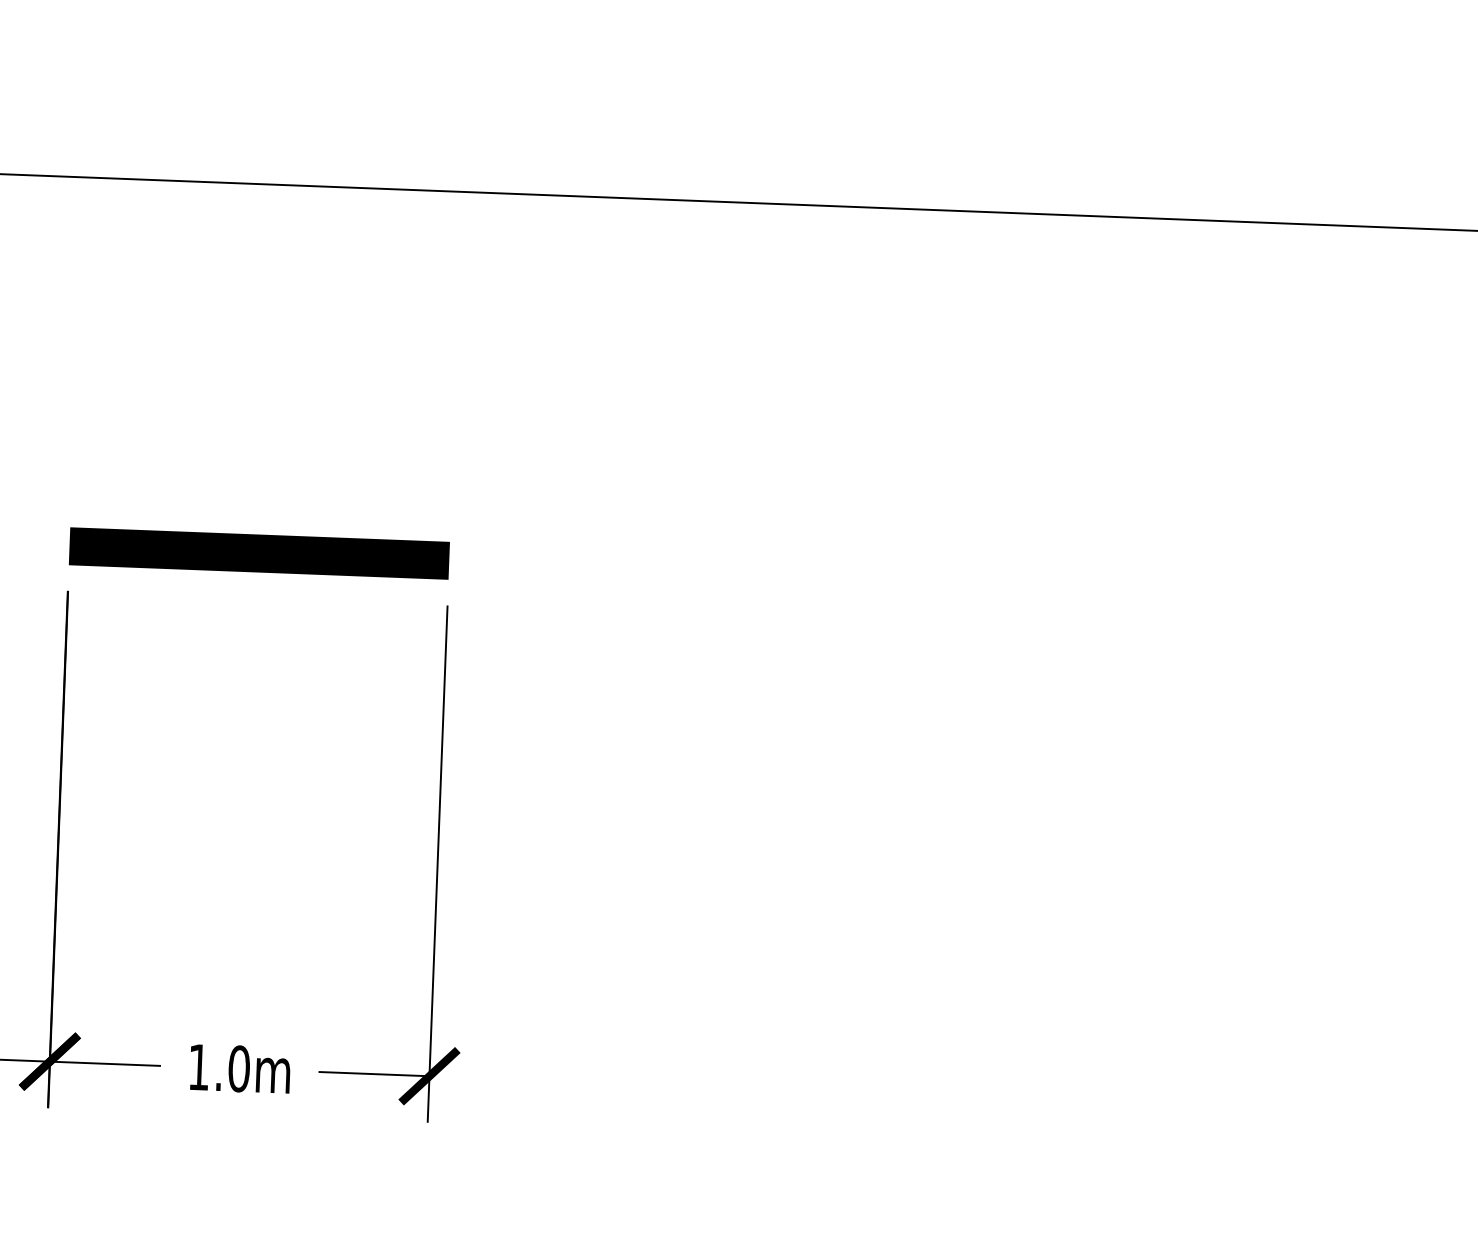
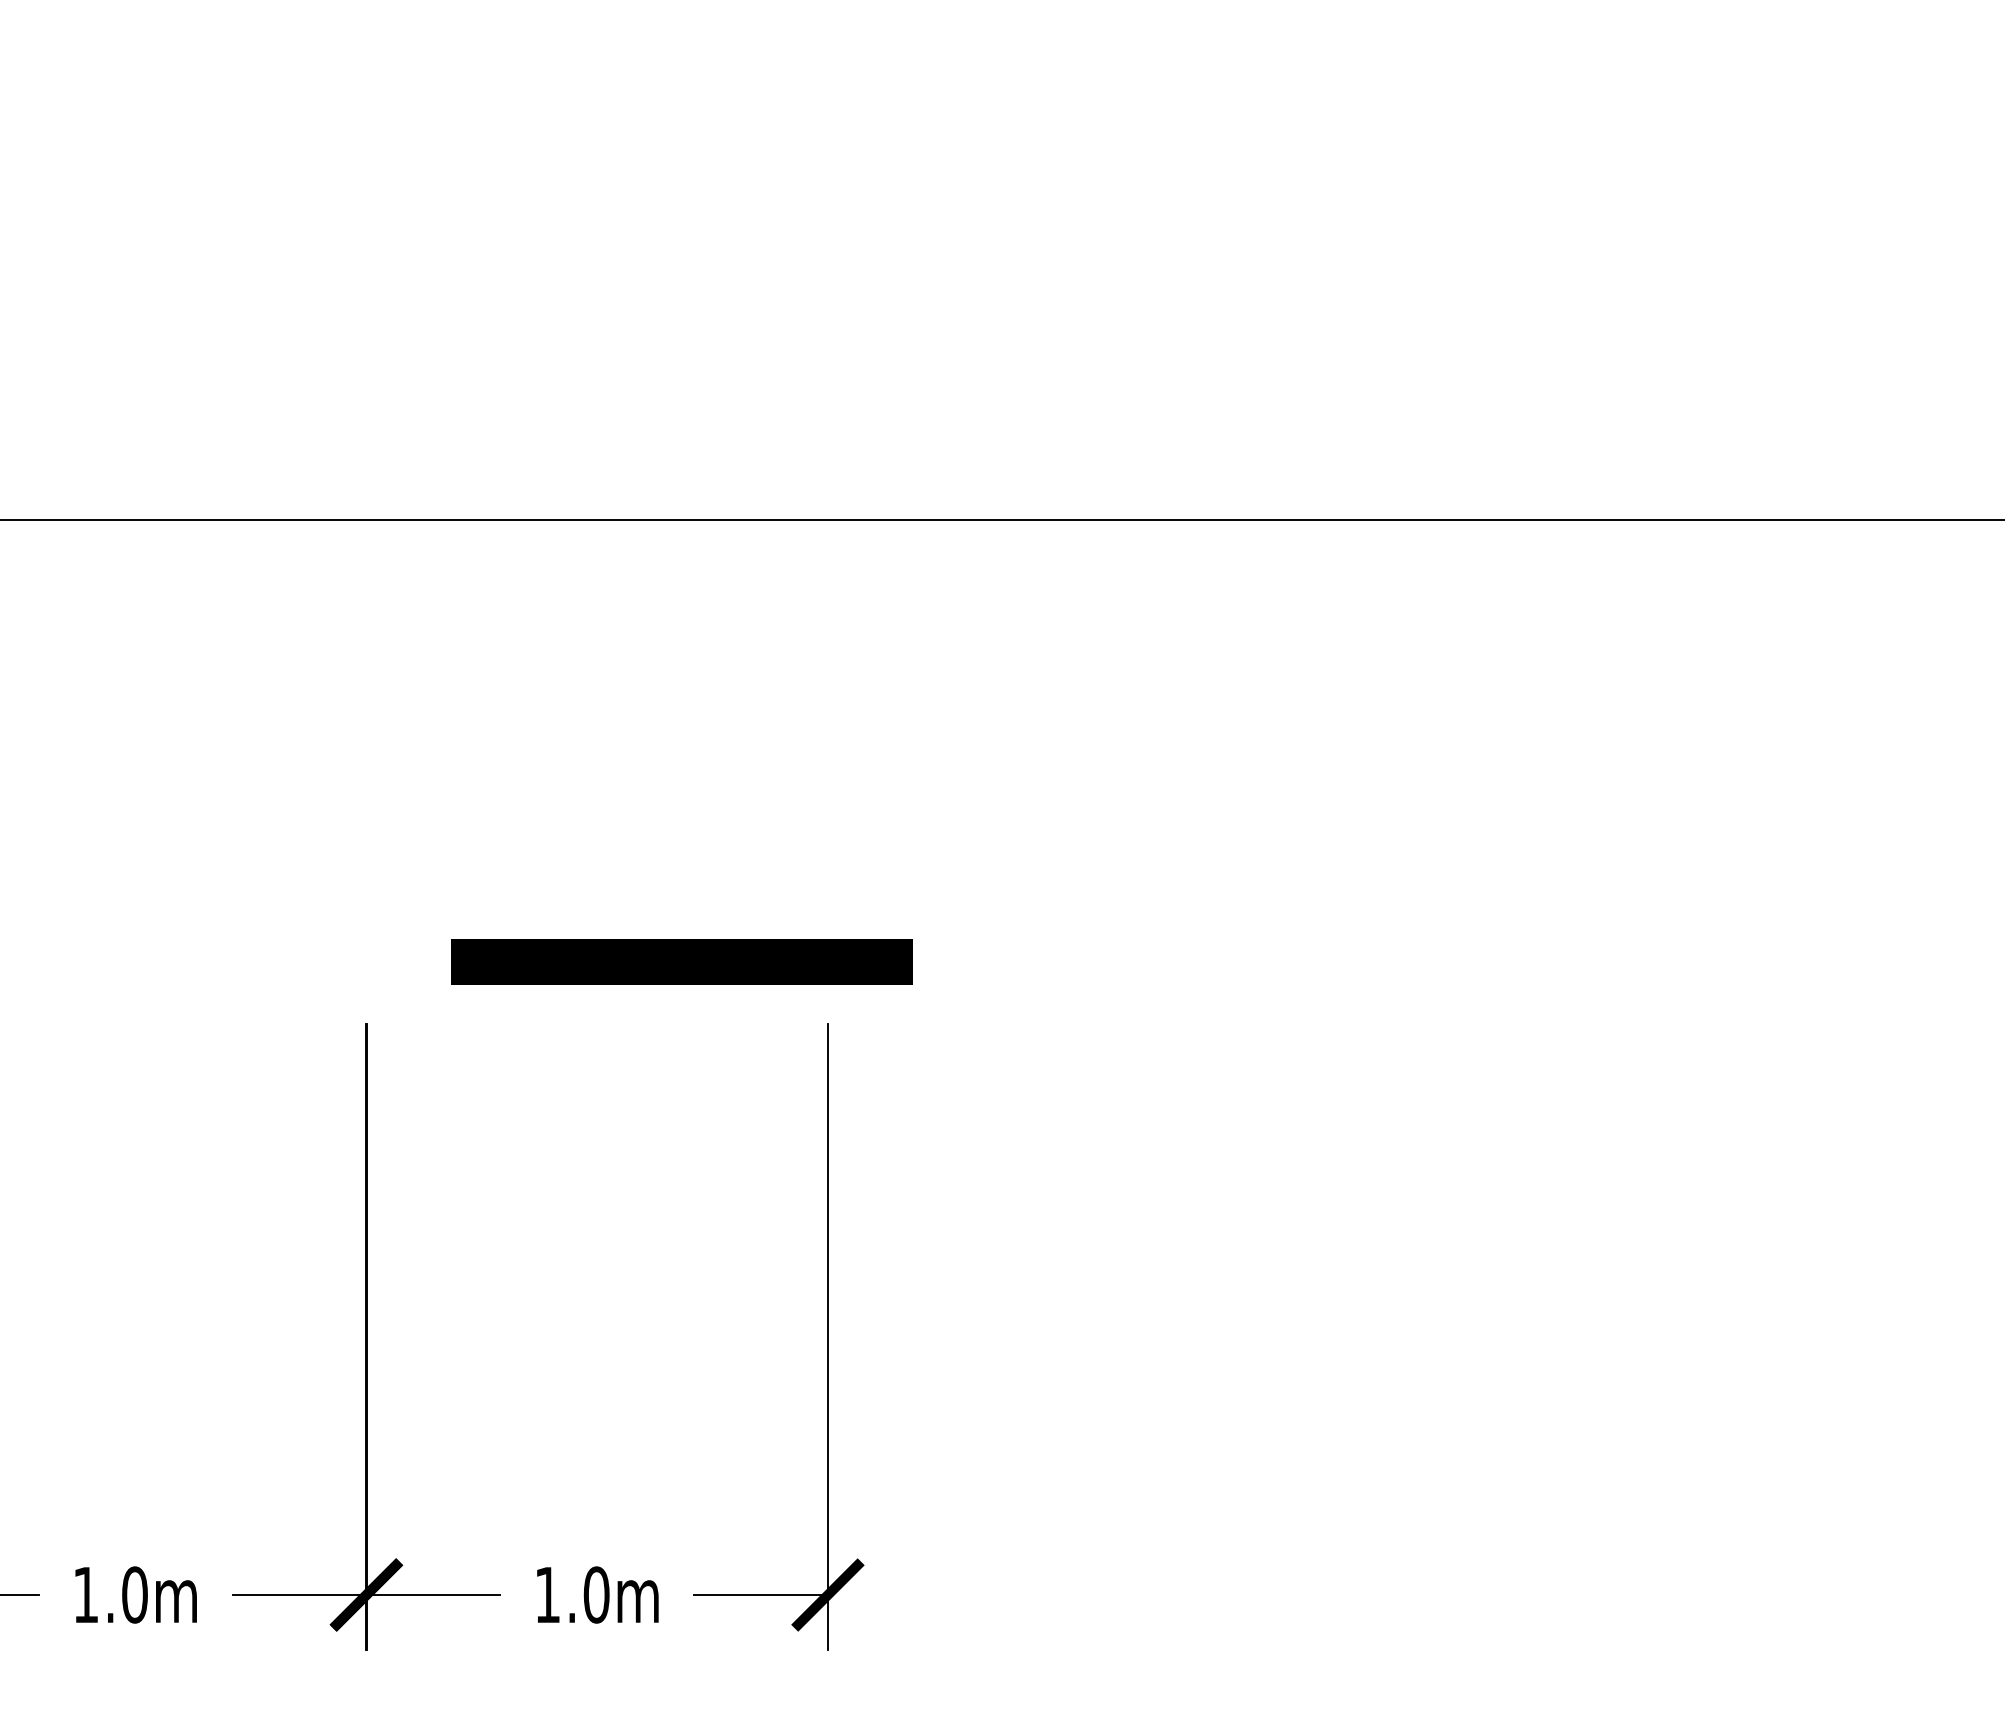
line: (258, 552) -> (681, 961), moved

